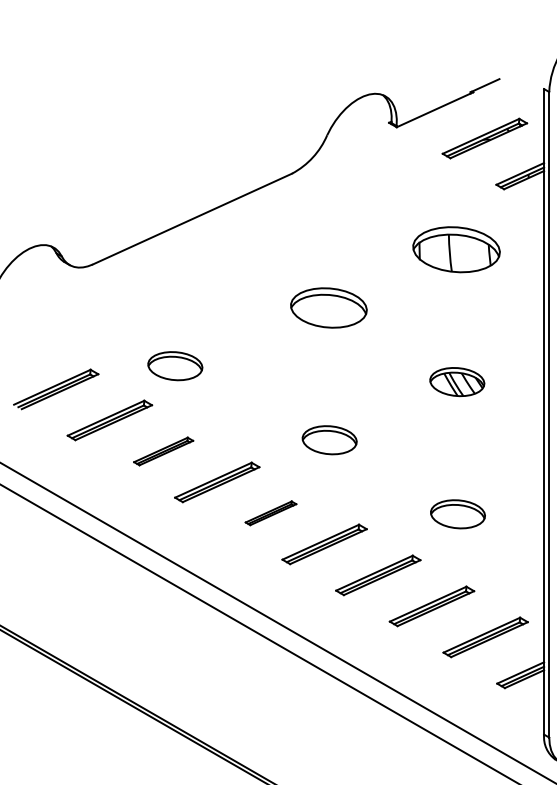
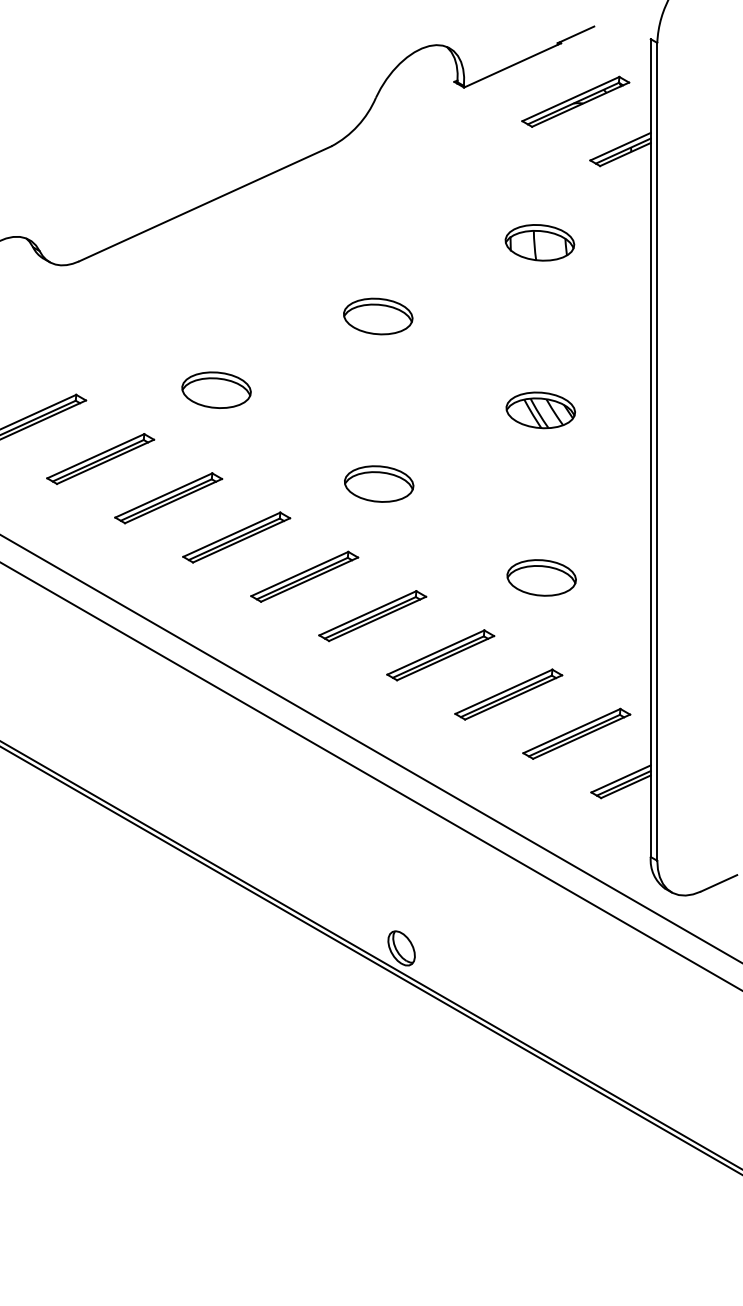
part: (456, 249) -> (539, 242), size x0.62
part: (329, 307) -> (378, 316), size x0.71
part: (175, 365) -> (216, 389), moved
part: (163, 451) -> (168, 498), size x1.43
part: (270, 513) -> (304, 576), size x1.67

